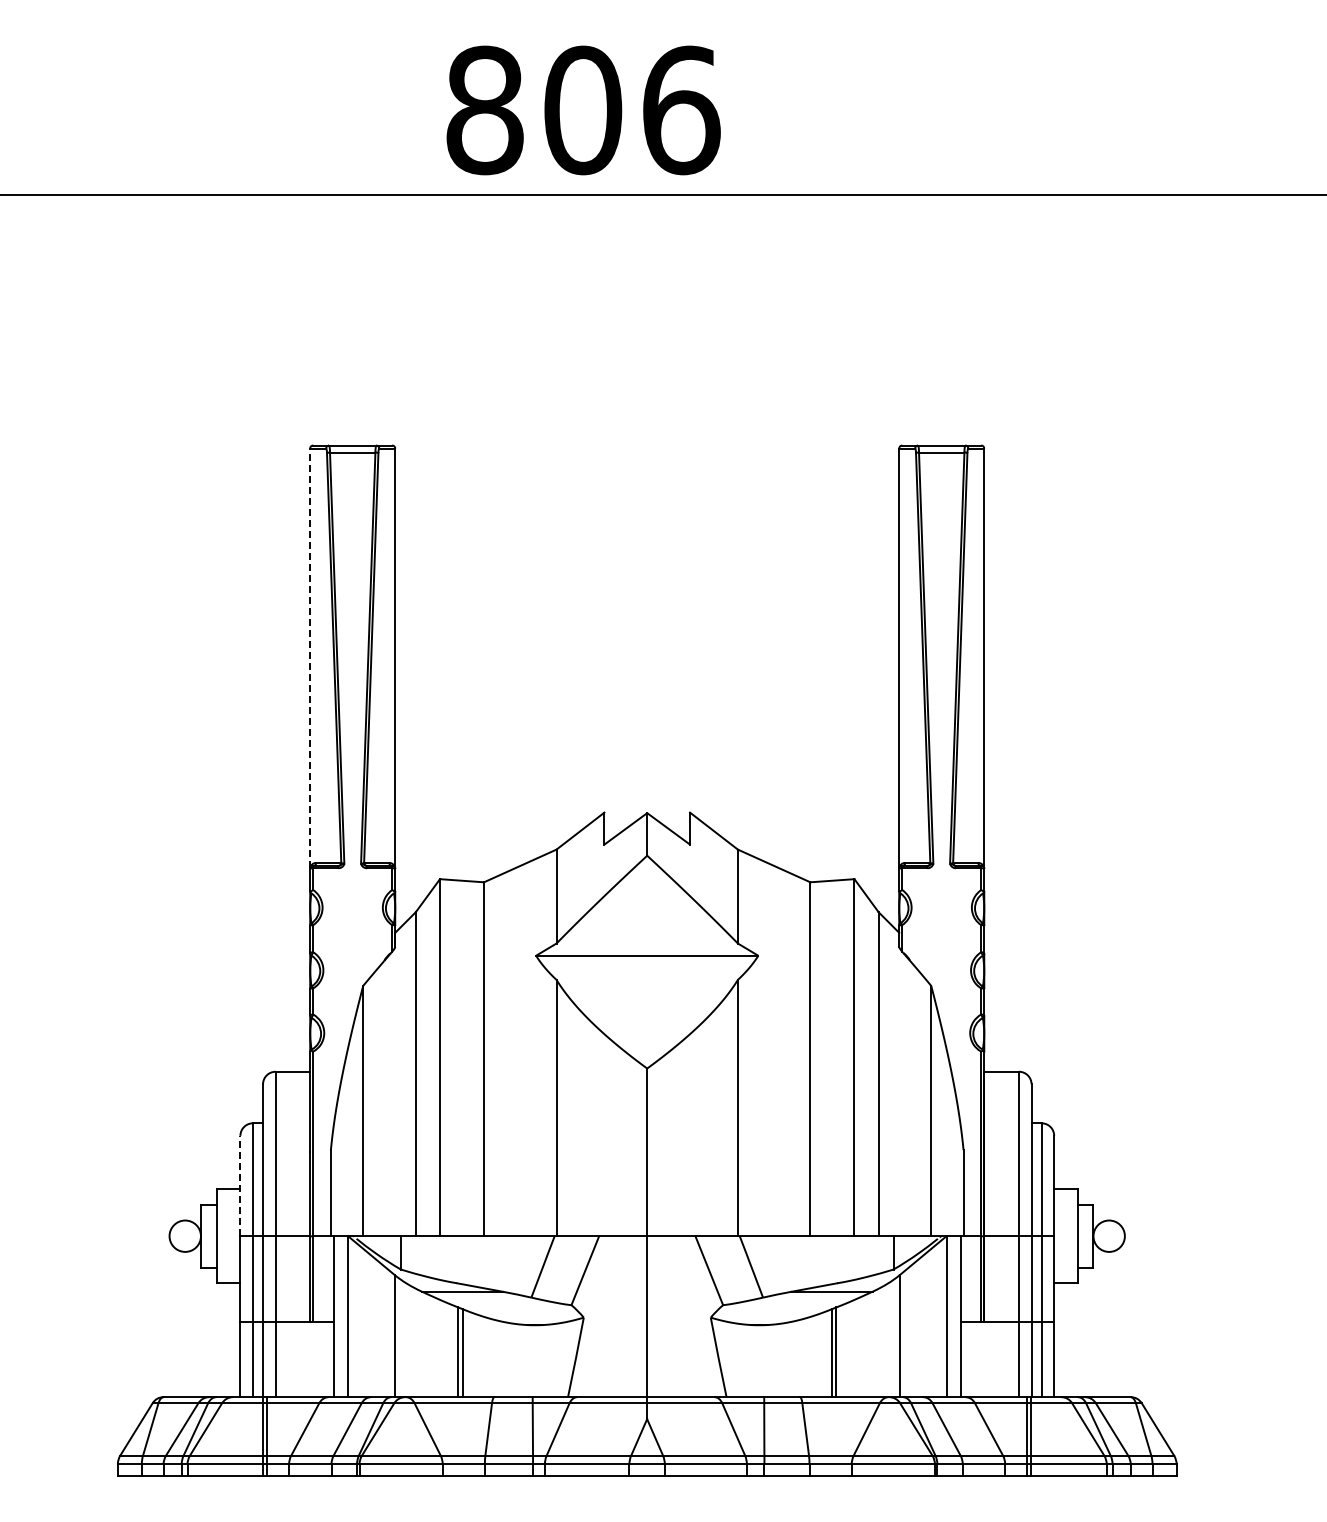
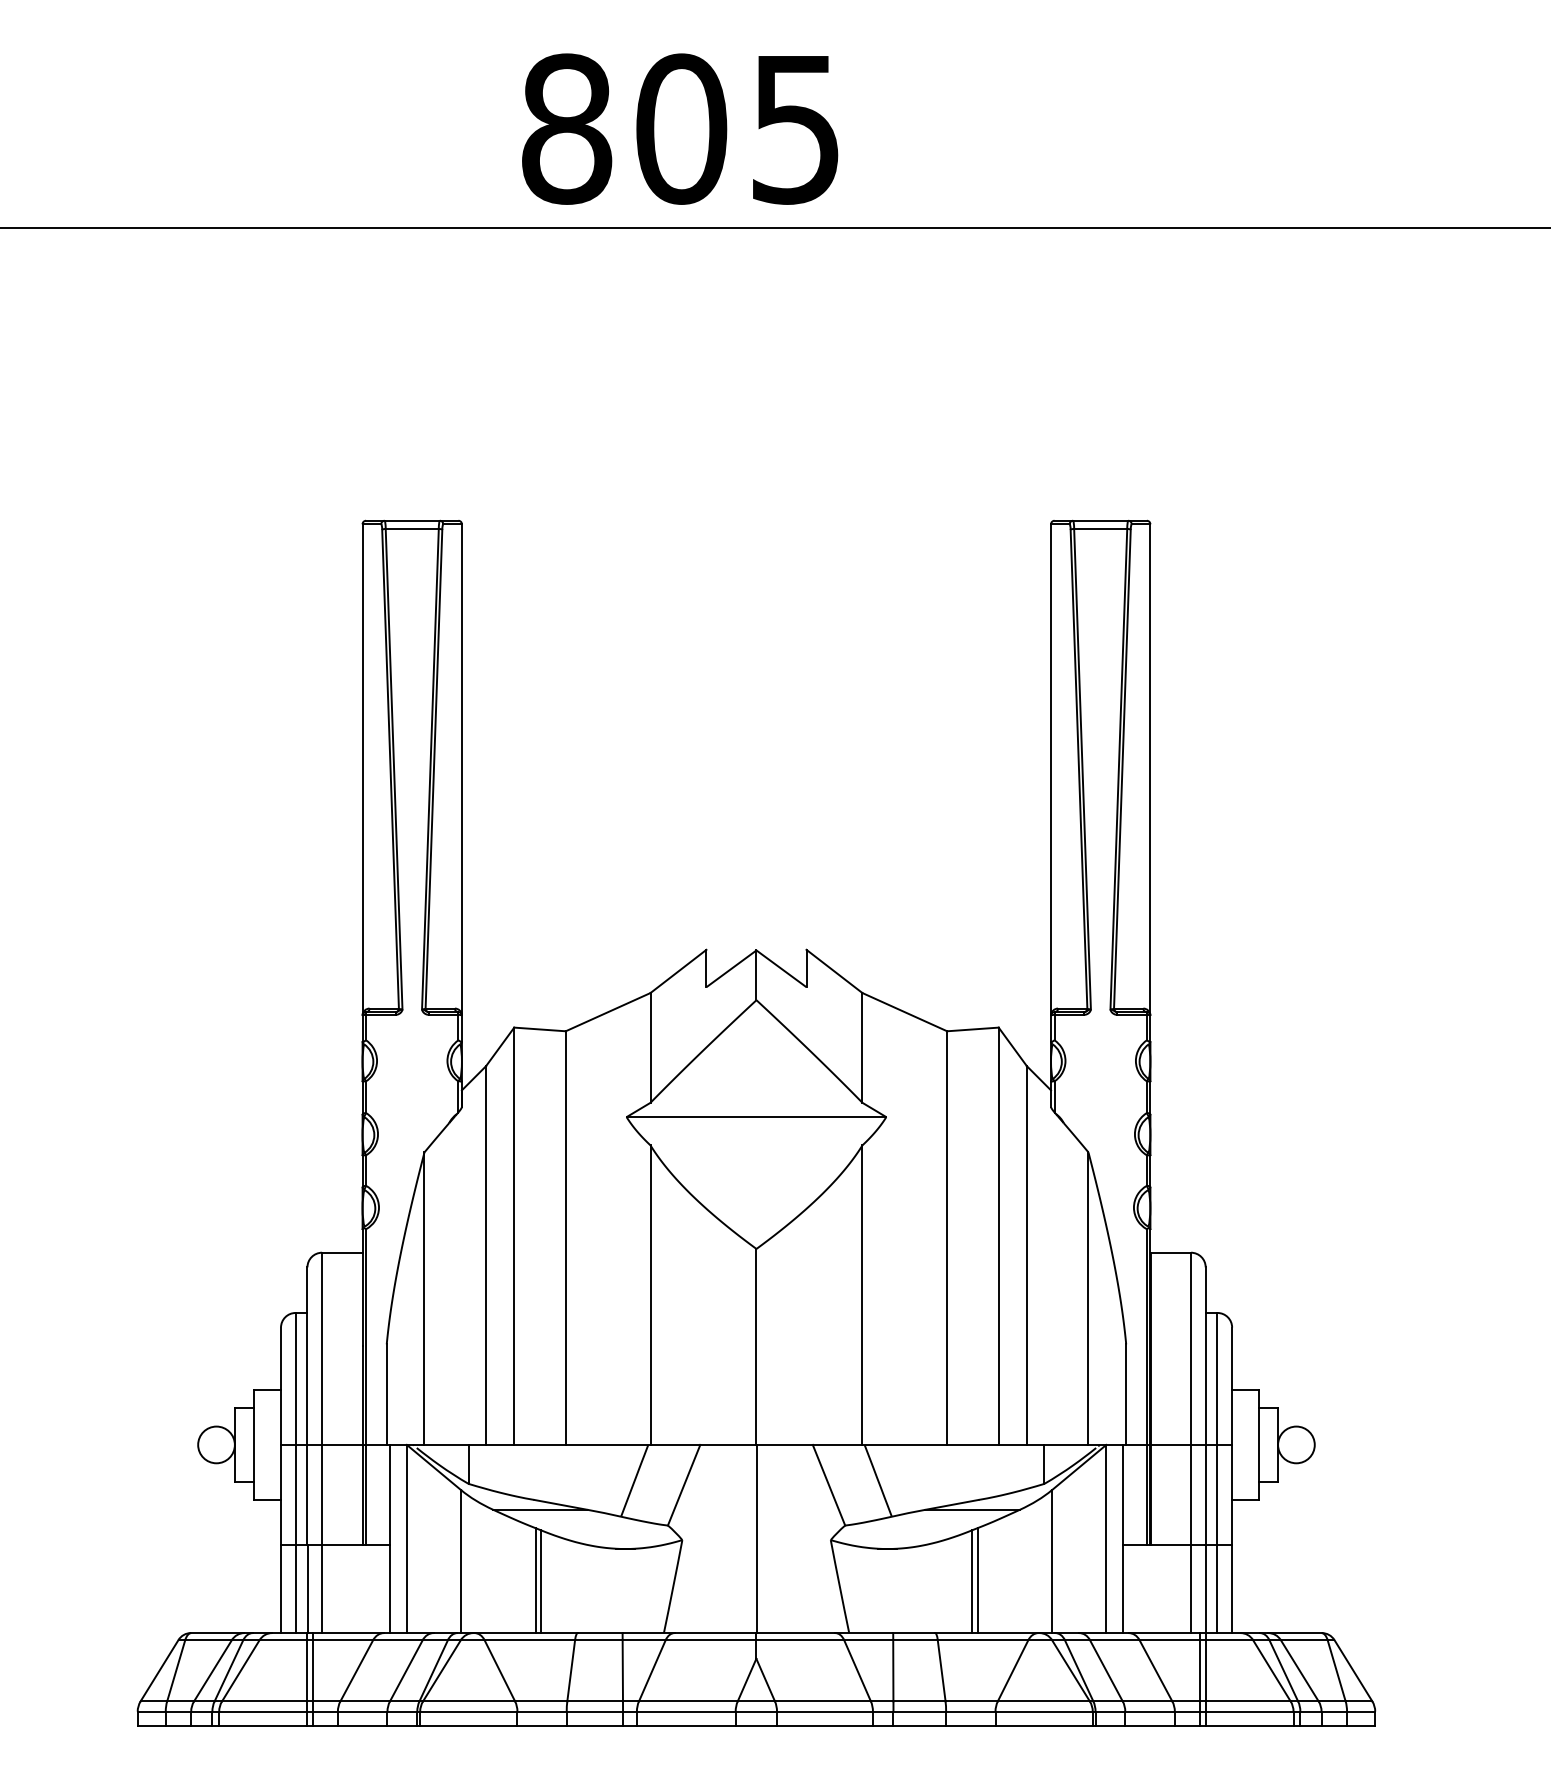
text: (681, 110) -> (796, 129), 806 -> 805
line: (310, 658) -> (362, 769), dashed -> solid
line: (240, 1185) -> (281, 1385), dashed -> solid

